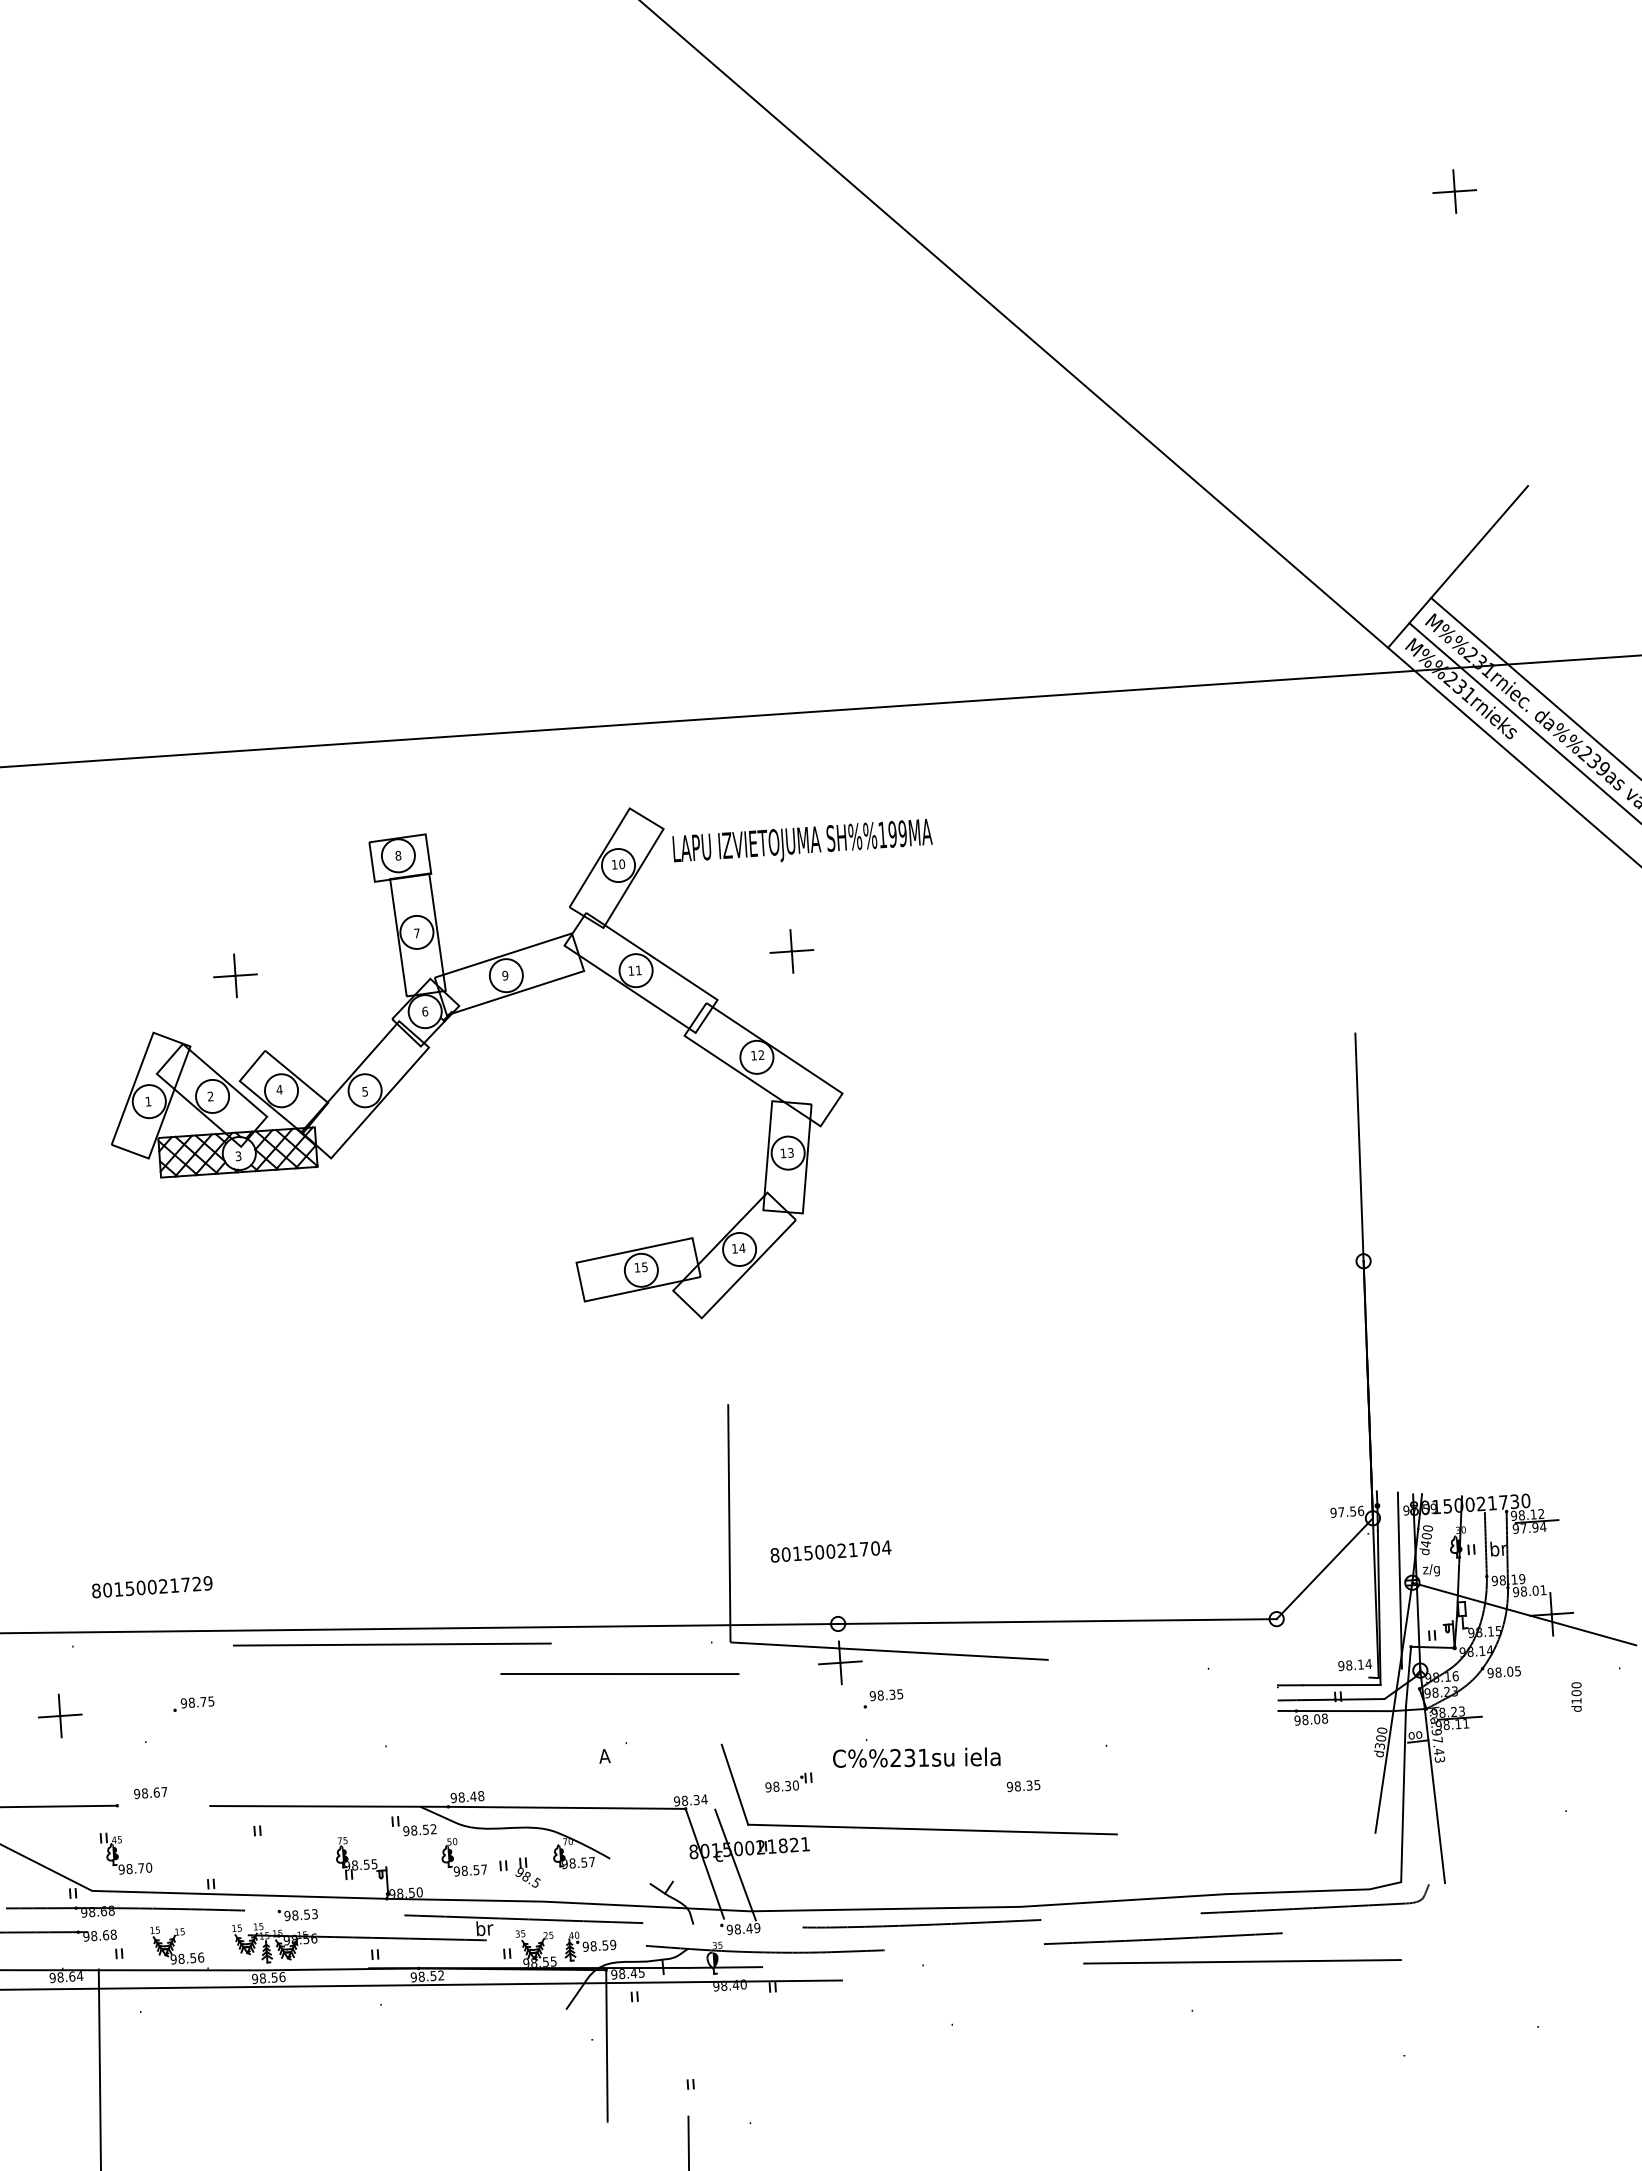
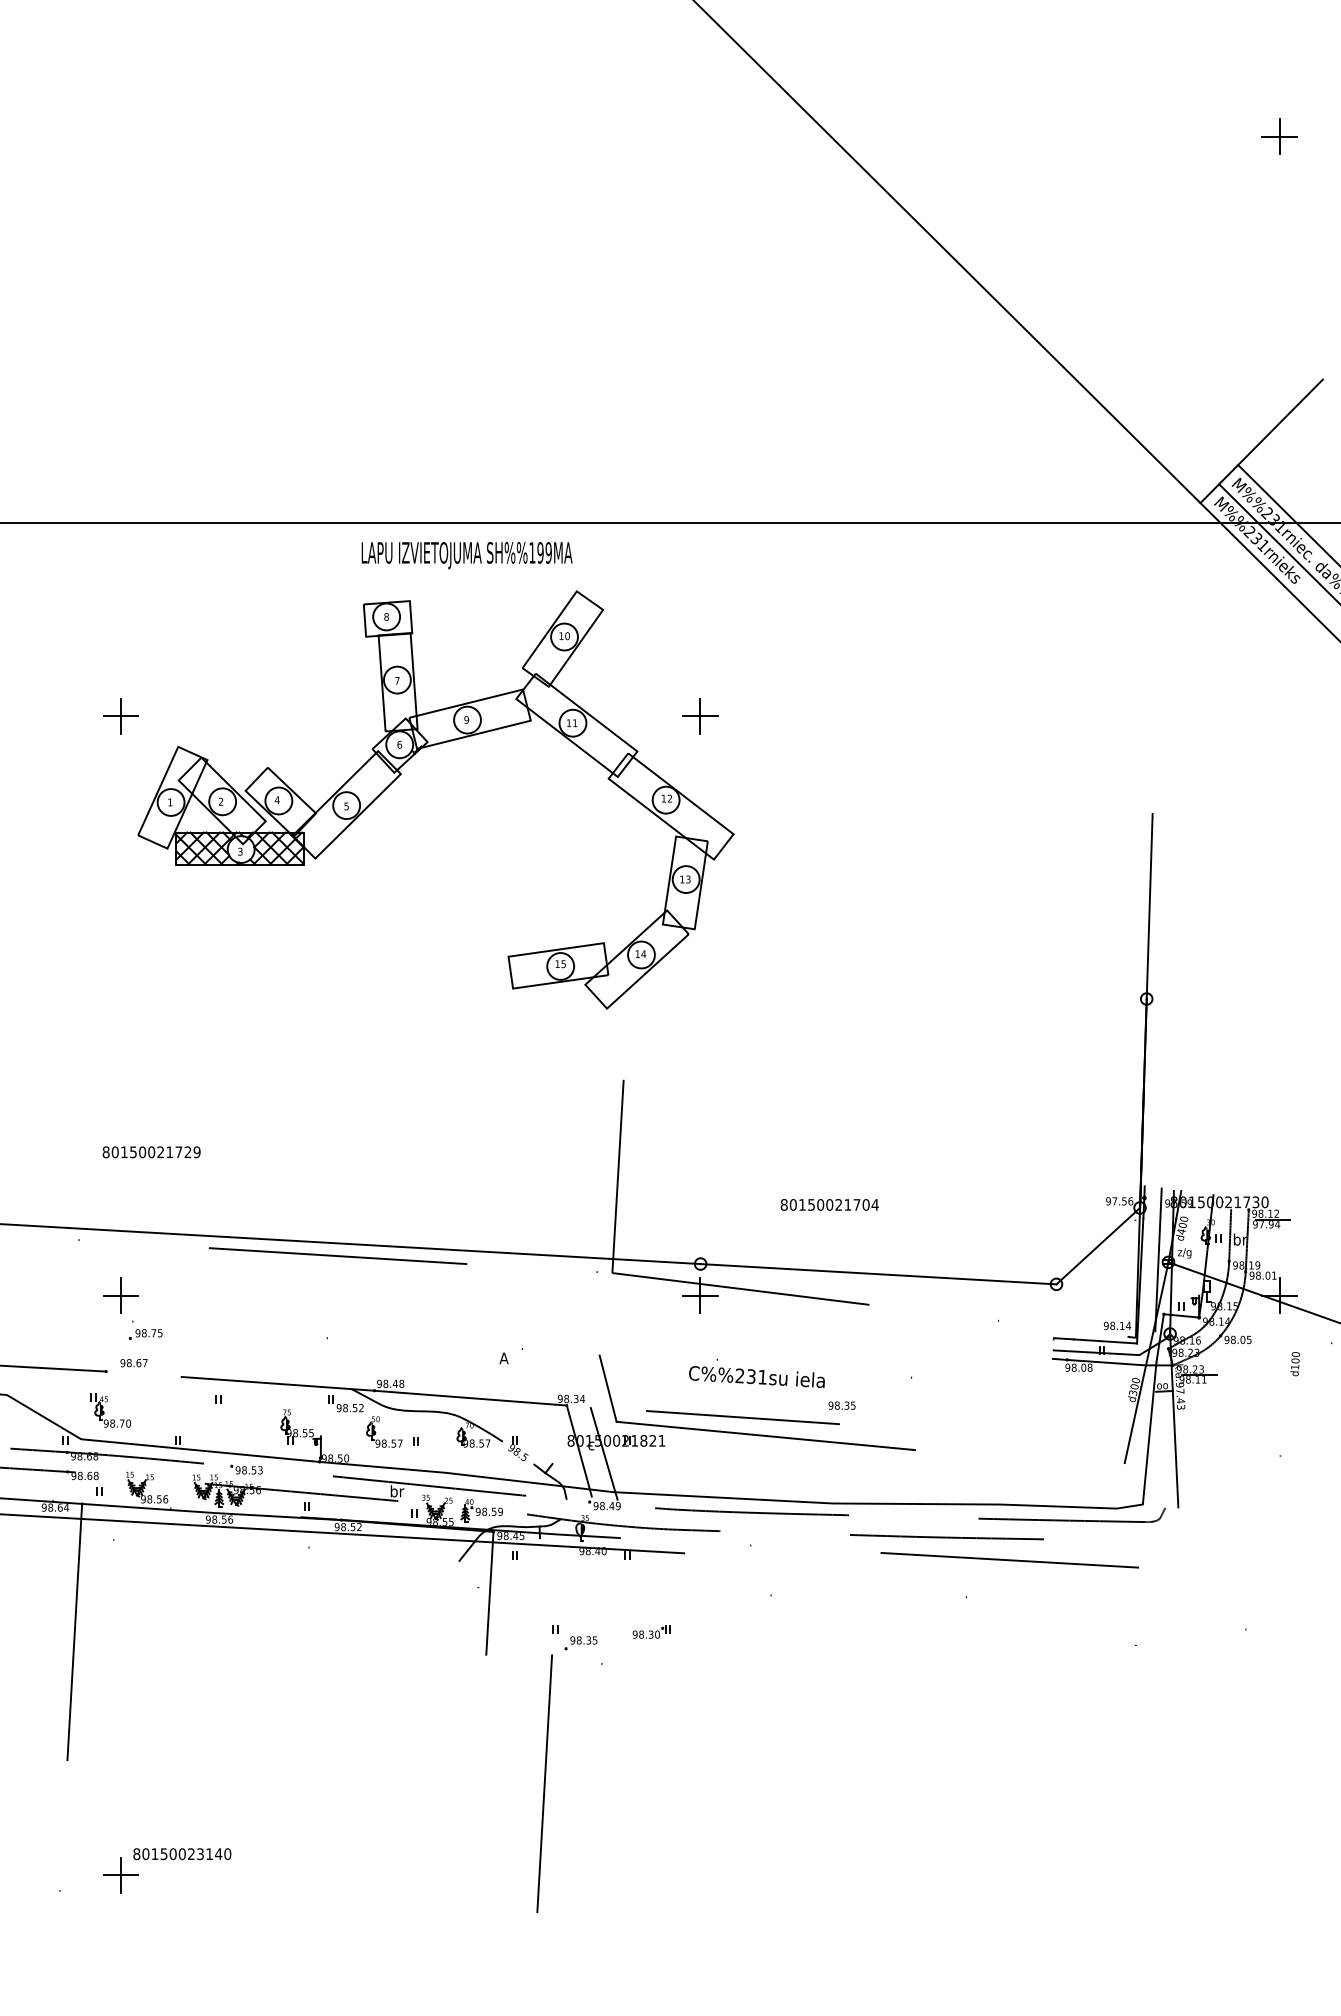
text: (802, 843) -> (466, 555), moved
part: (235, 976) -> (120, 716), moved
text: (830, 1551) -> (829, 1204), moved
text: (152, 1587) -> (151, 1152), moved
line: (619, 1673) -> (742, 1417), moved
part: (882, 1699) -> (580, 1643), moved
part: (193, 1704) -> (145, 1334), moved
part: (59, 1715) -> (120, 1295), moved
part: (788, 1782) -> (651, 1631), moved
part: (528, 1872) -> (518, 1448), moved

